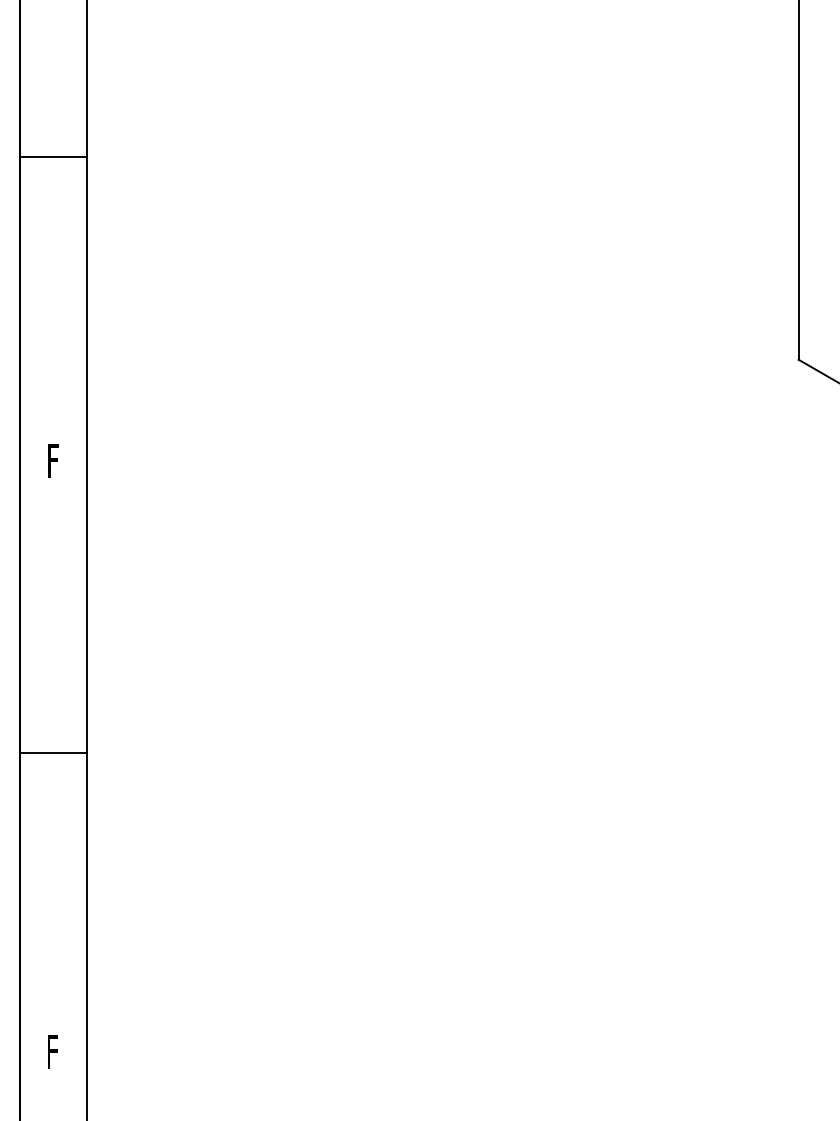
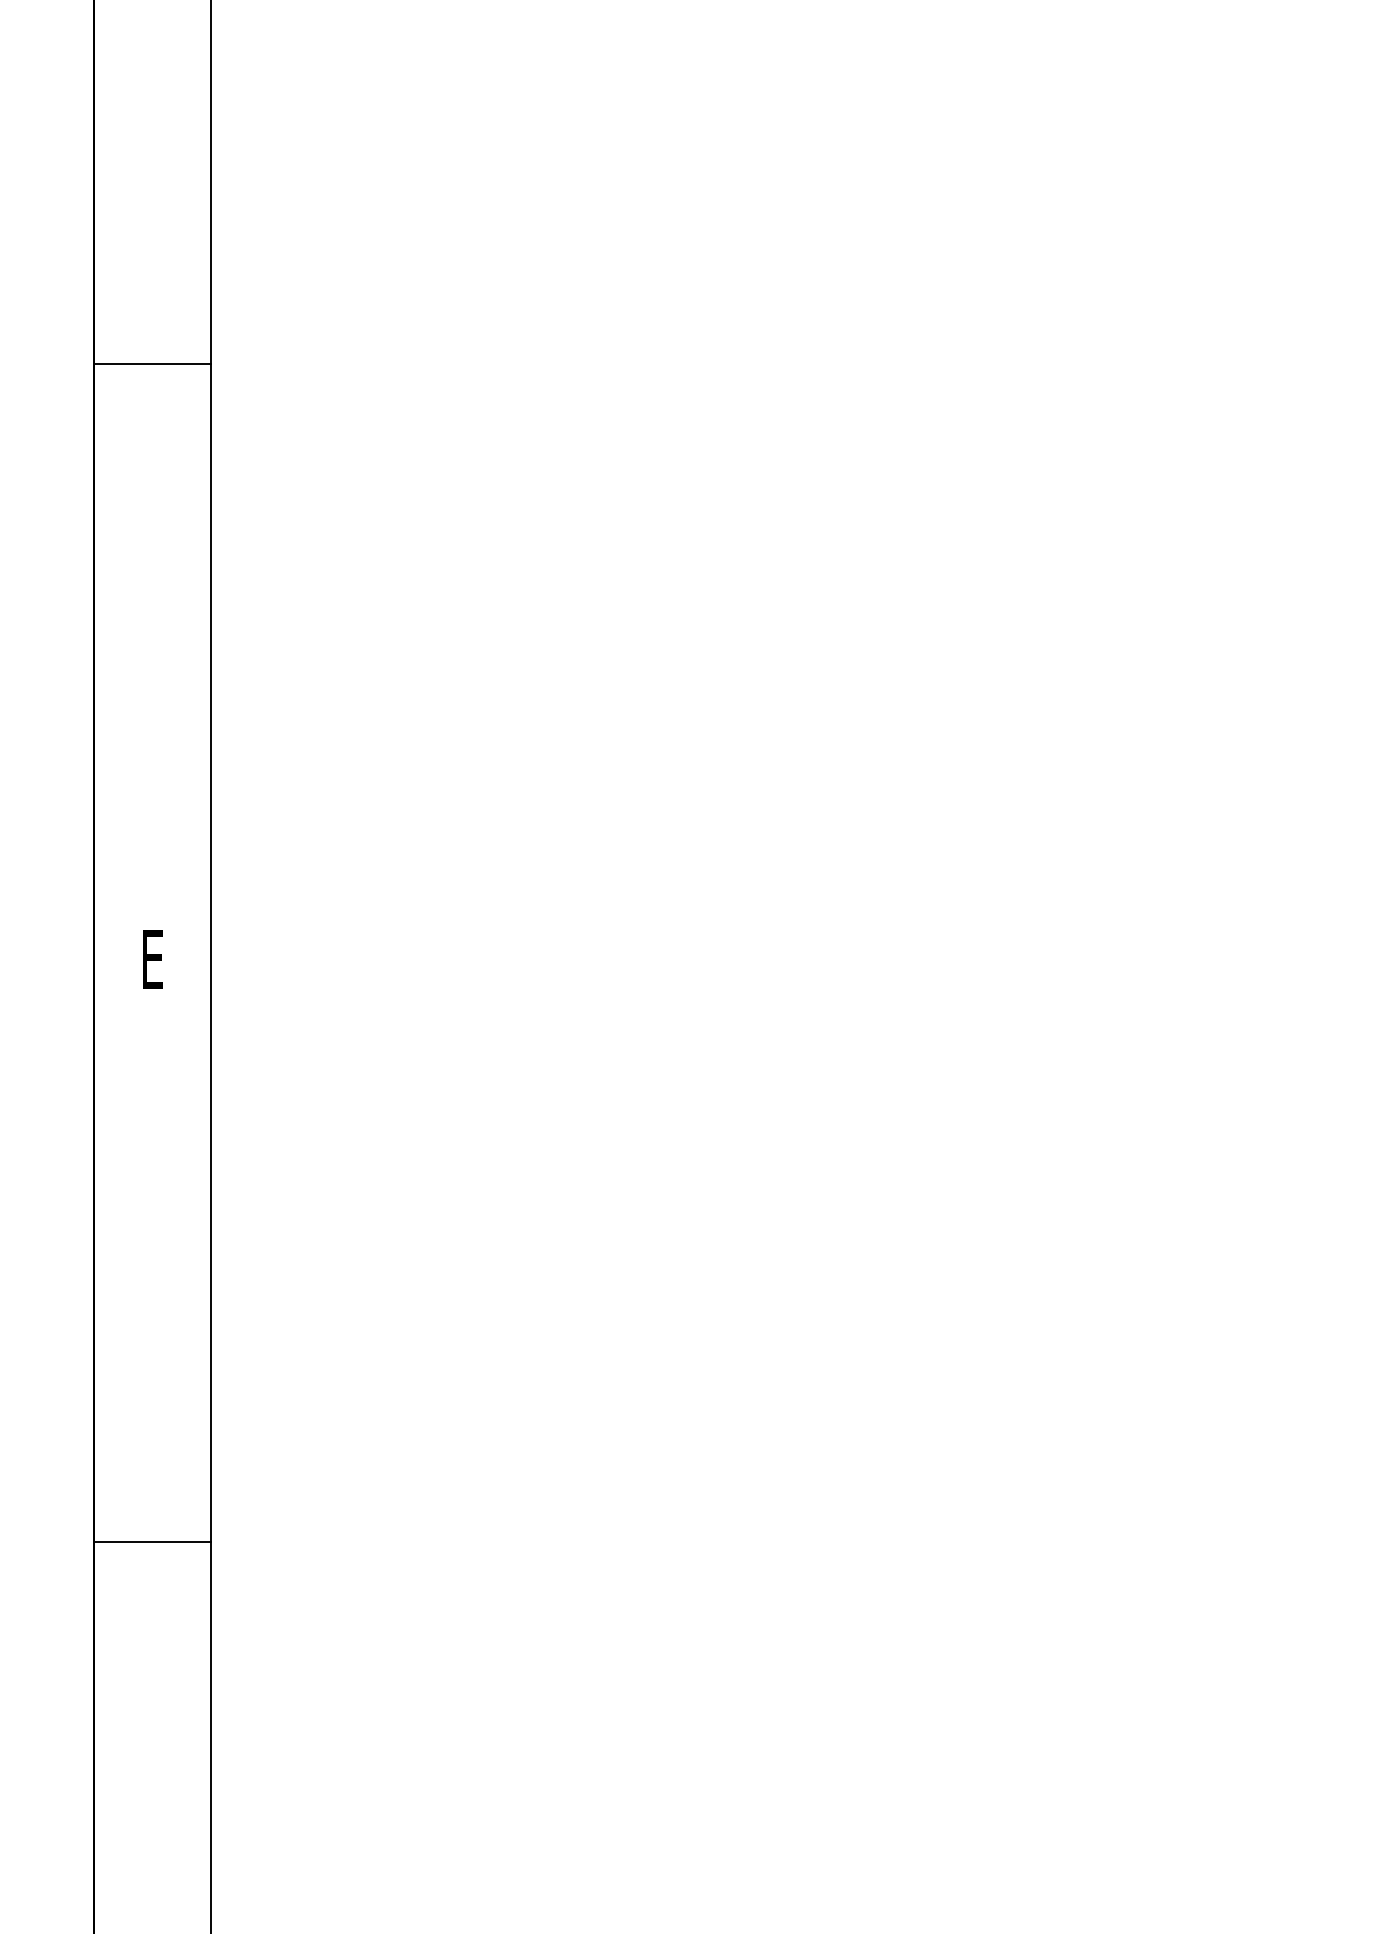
line: (52, 157) -> (151, 364), moved
text: (54, 462) -> (154, 962), F -> E
line: (52, 753) -> (151, 1542), moved

